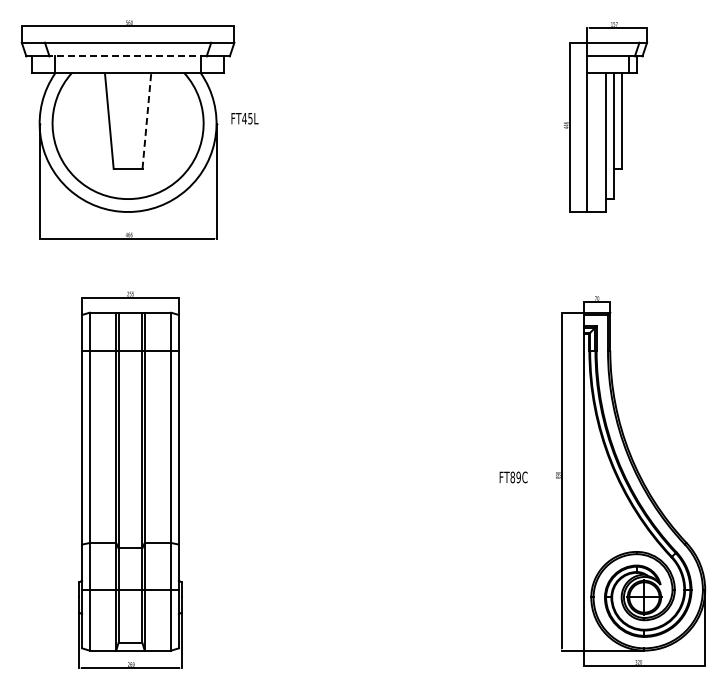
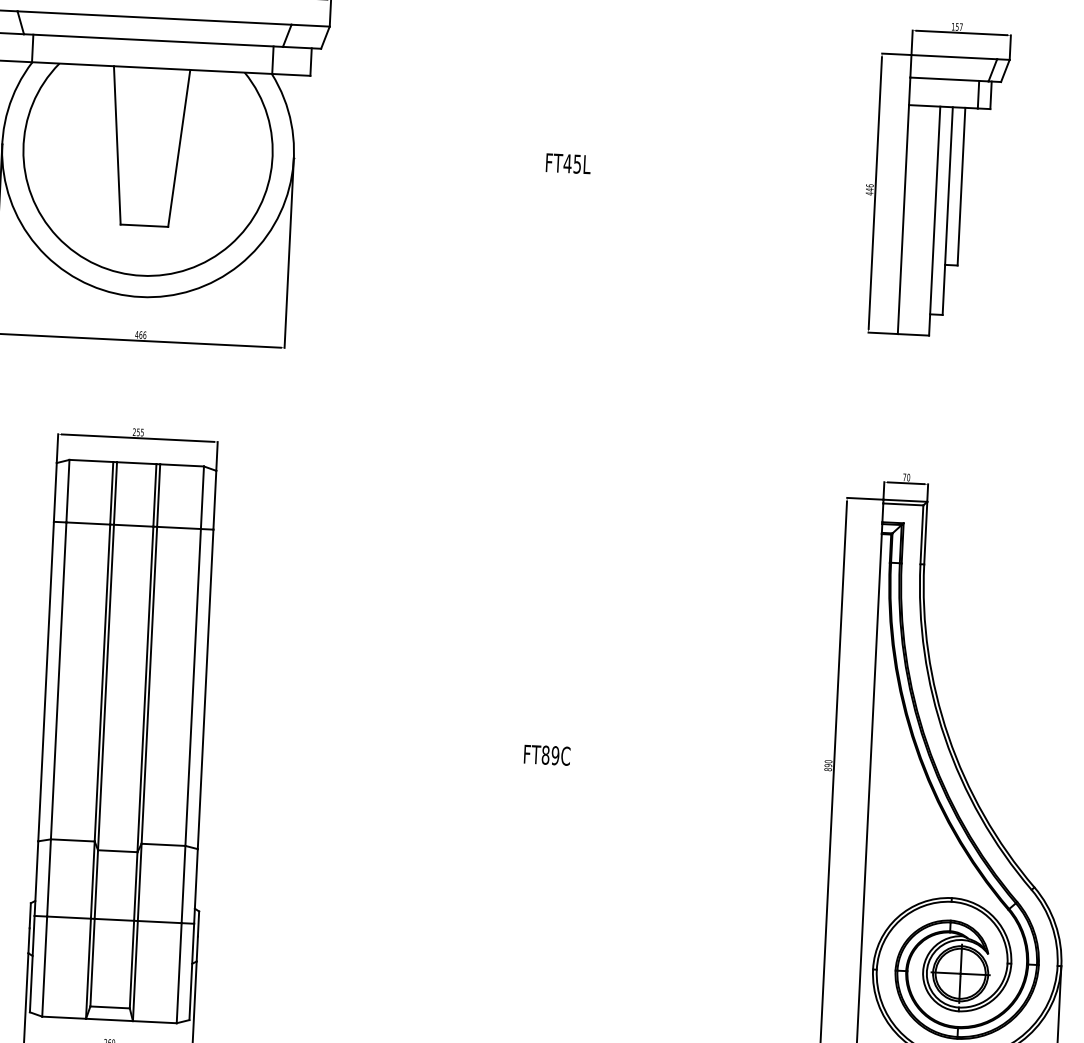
line: (128, 56) -> (154, 40), dashed -> solid
text: (244, 118) -> (567, 163), moved
line: (146, 120) -> (178, 147), dashed -> solid
text: (513, 477) -> (546, 755), moved

